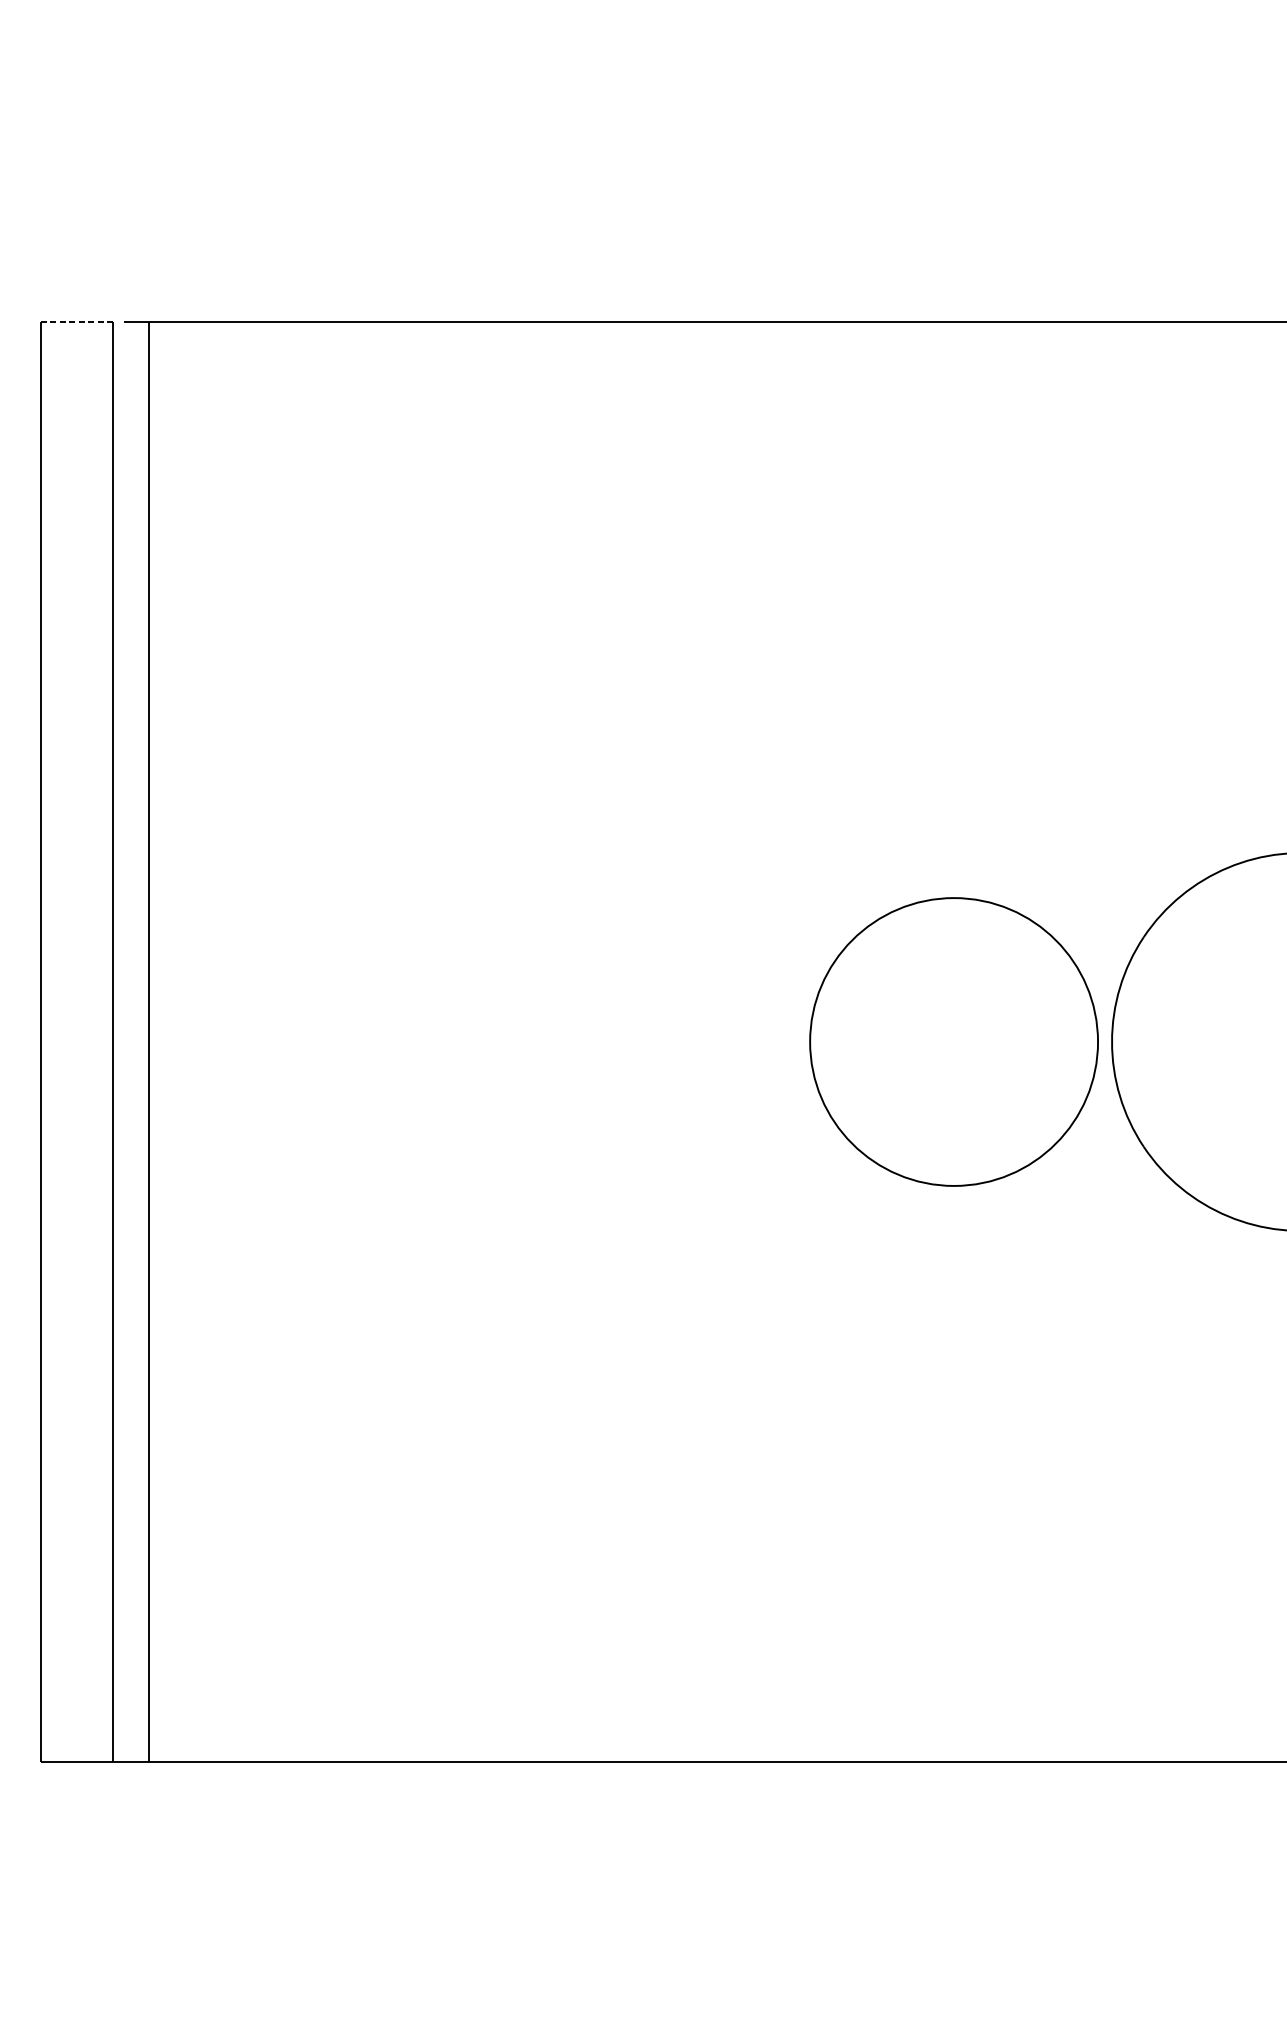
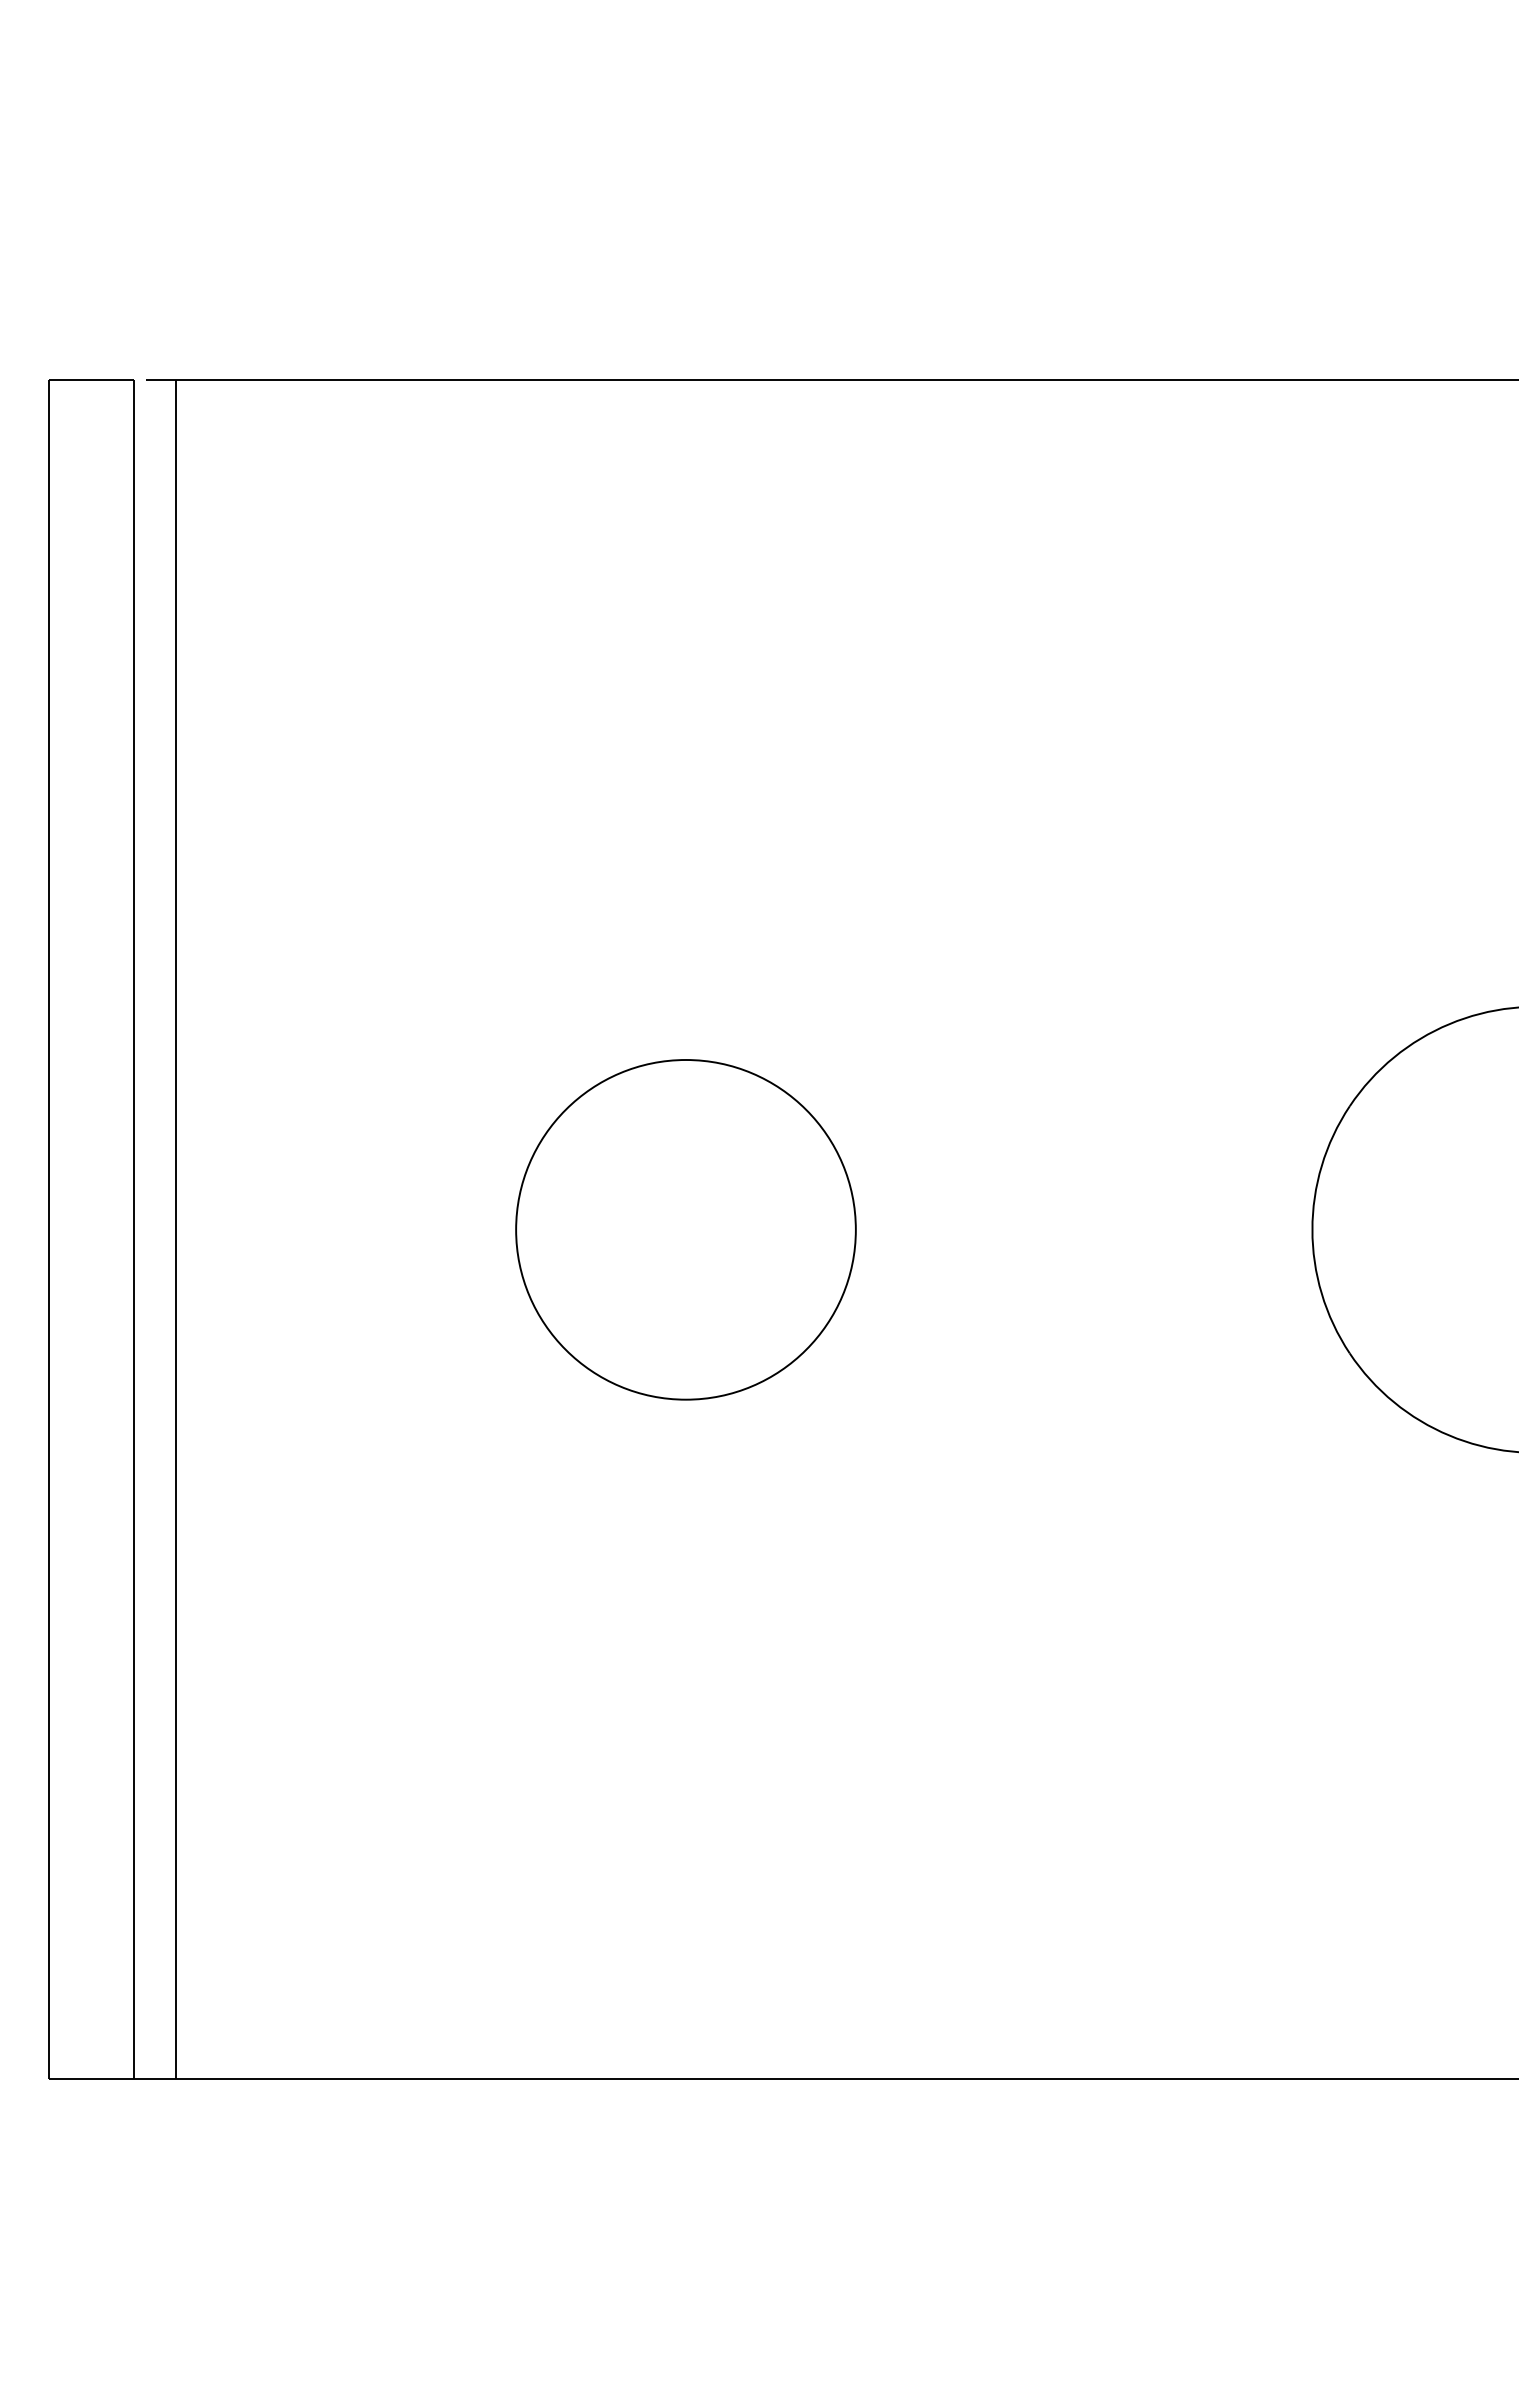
line: (76, 322) -> (90, 380), dashed -> solid
part: (953, 1041) -> (685, 1229), moved

